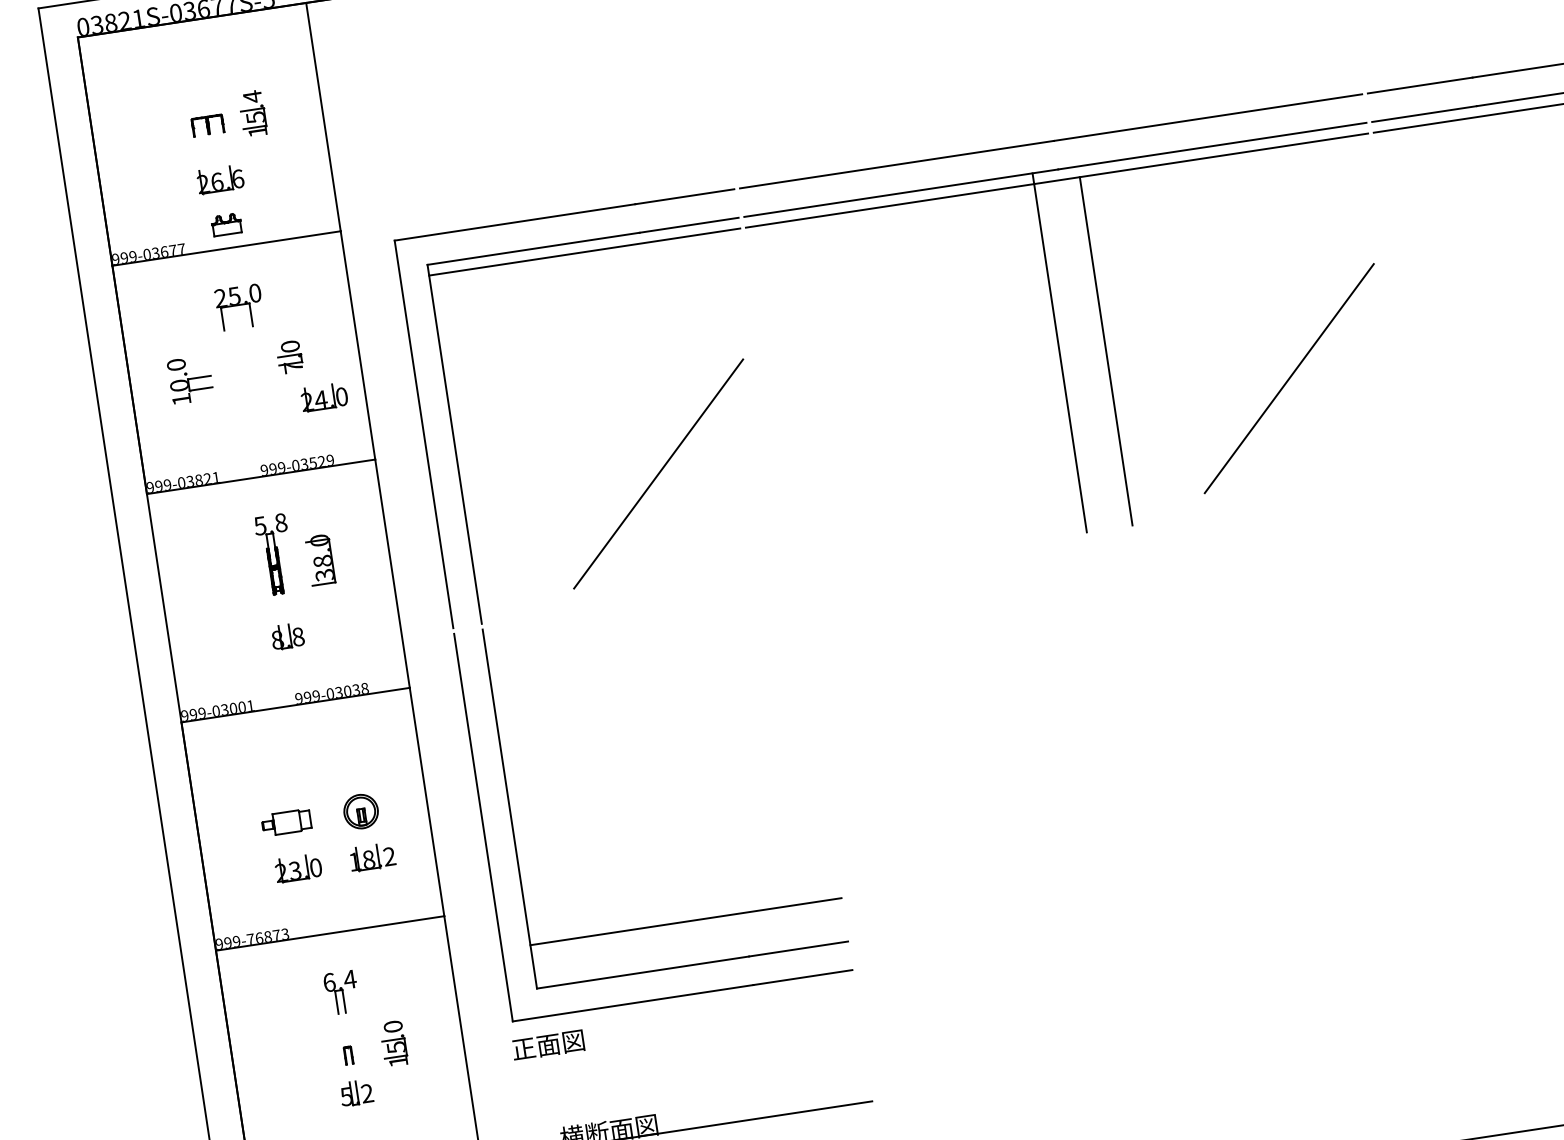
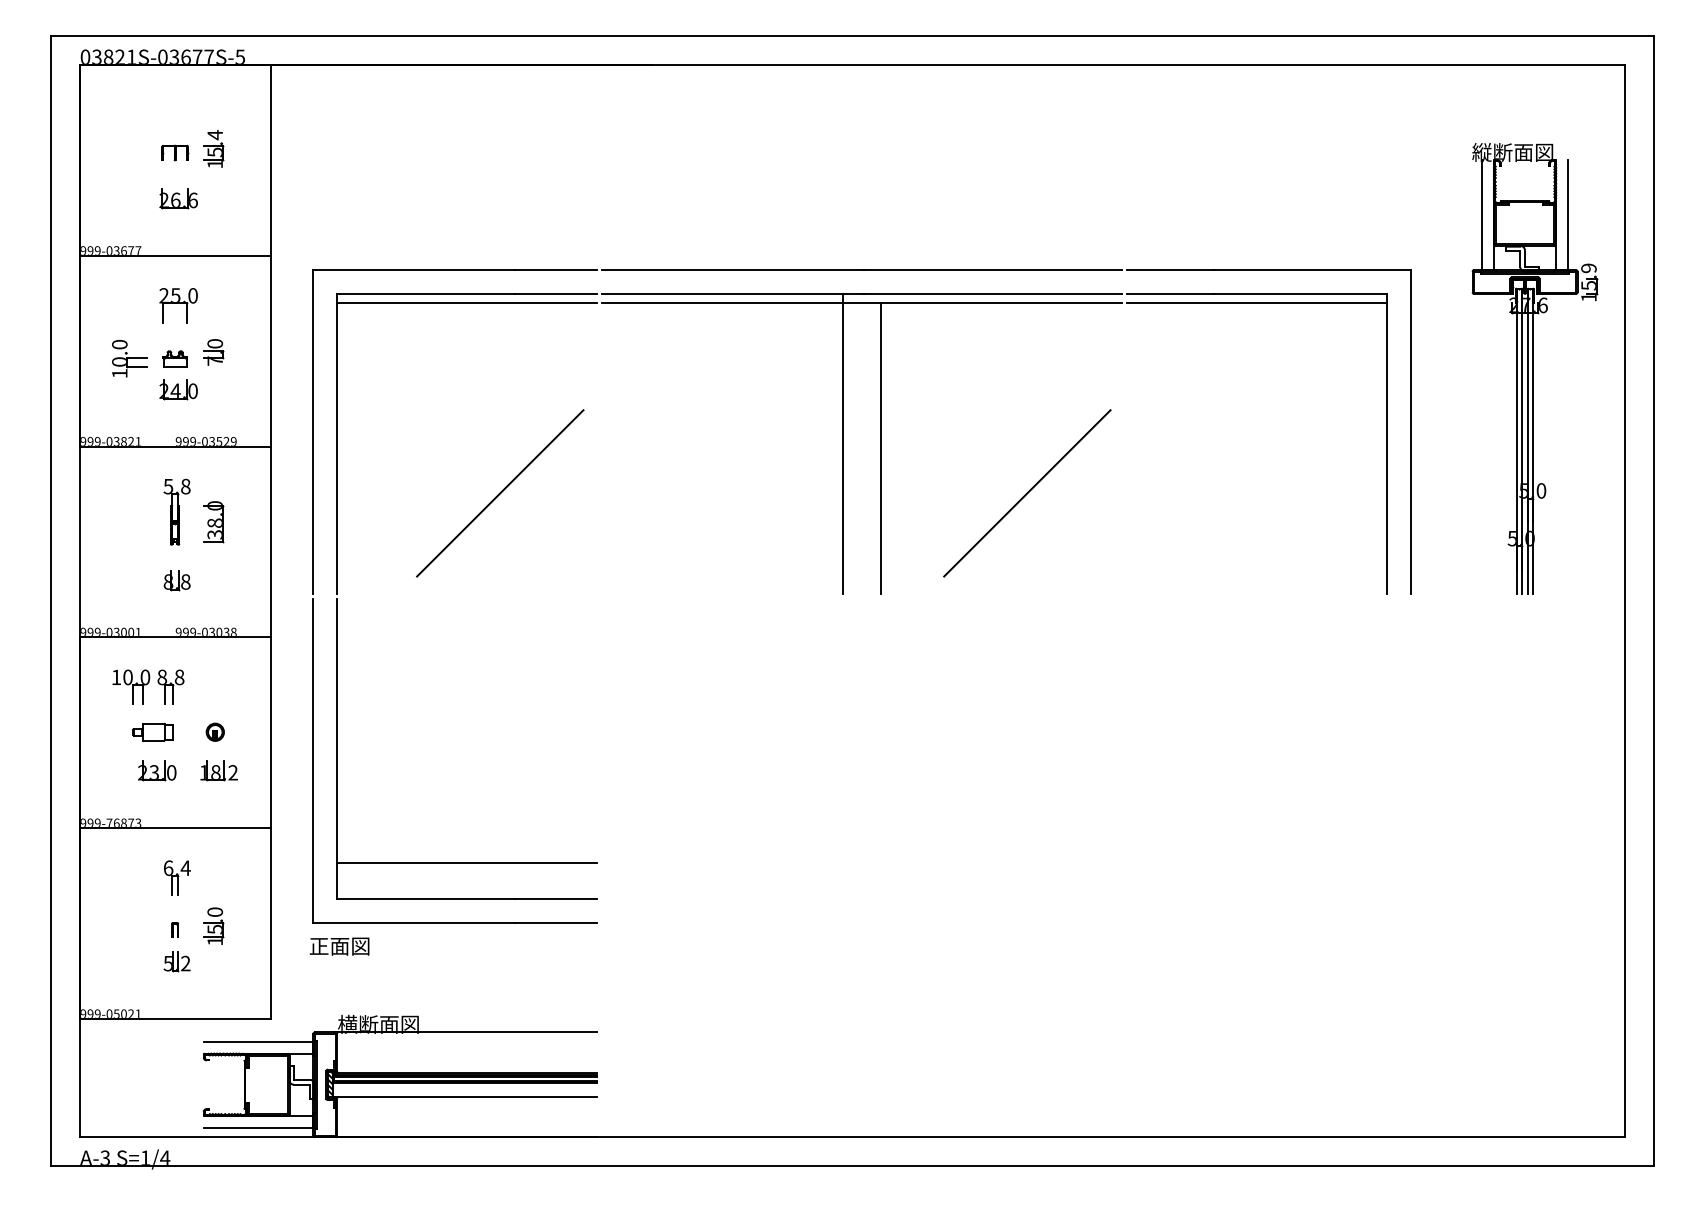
part: (225, 223) -> (174, 358), moved
part: (324, 397) -> (178, 389), moved
part: (272, 768) -> (148, 686), added
part: (359, 810) -> (214, 731), size x0.62

